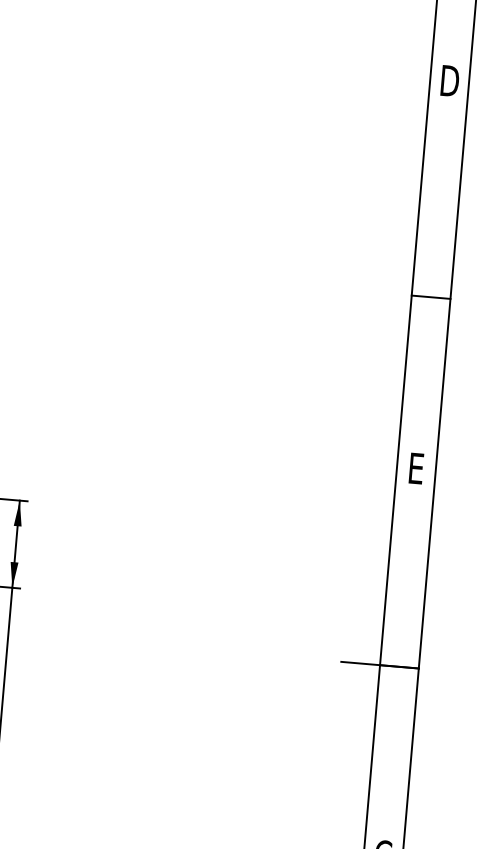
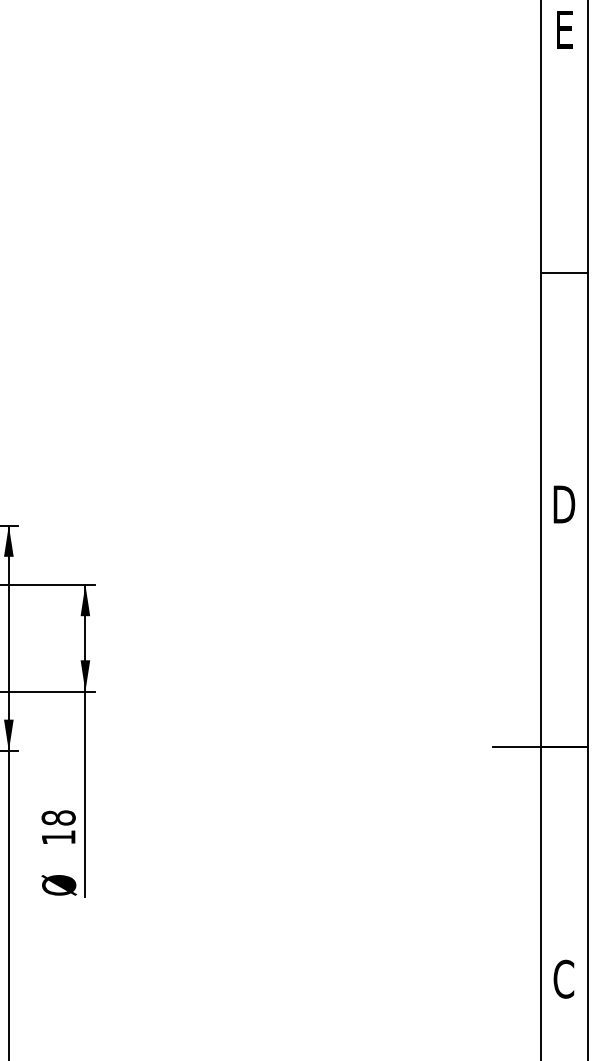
text: (449, 80) -> (564, 29), D -> E
line: (431, 297) -> (564, 272), moved
text: (416, 468) -> (564, 504), E -> D

